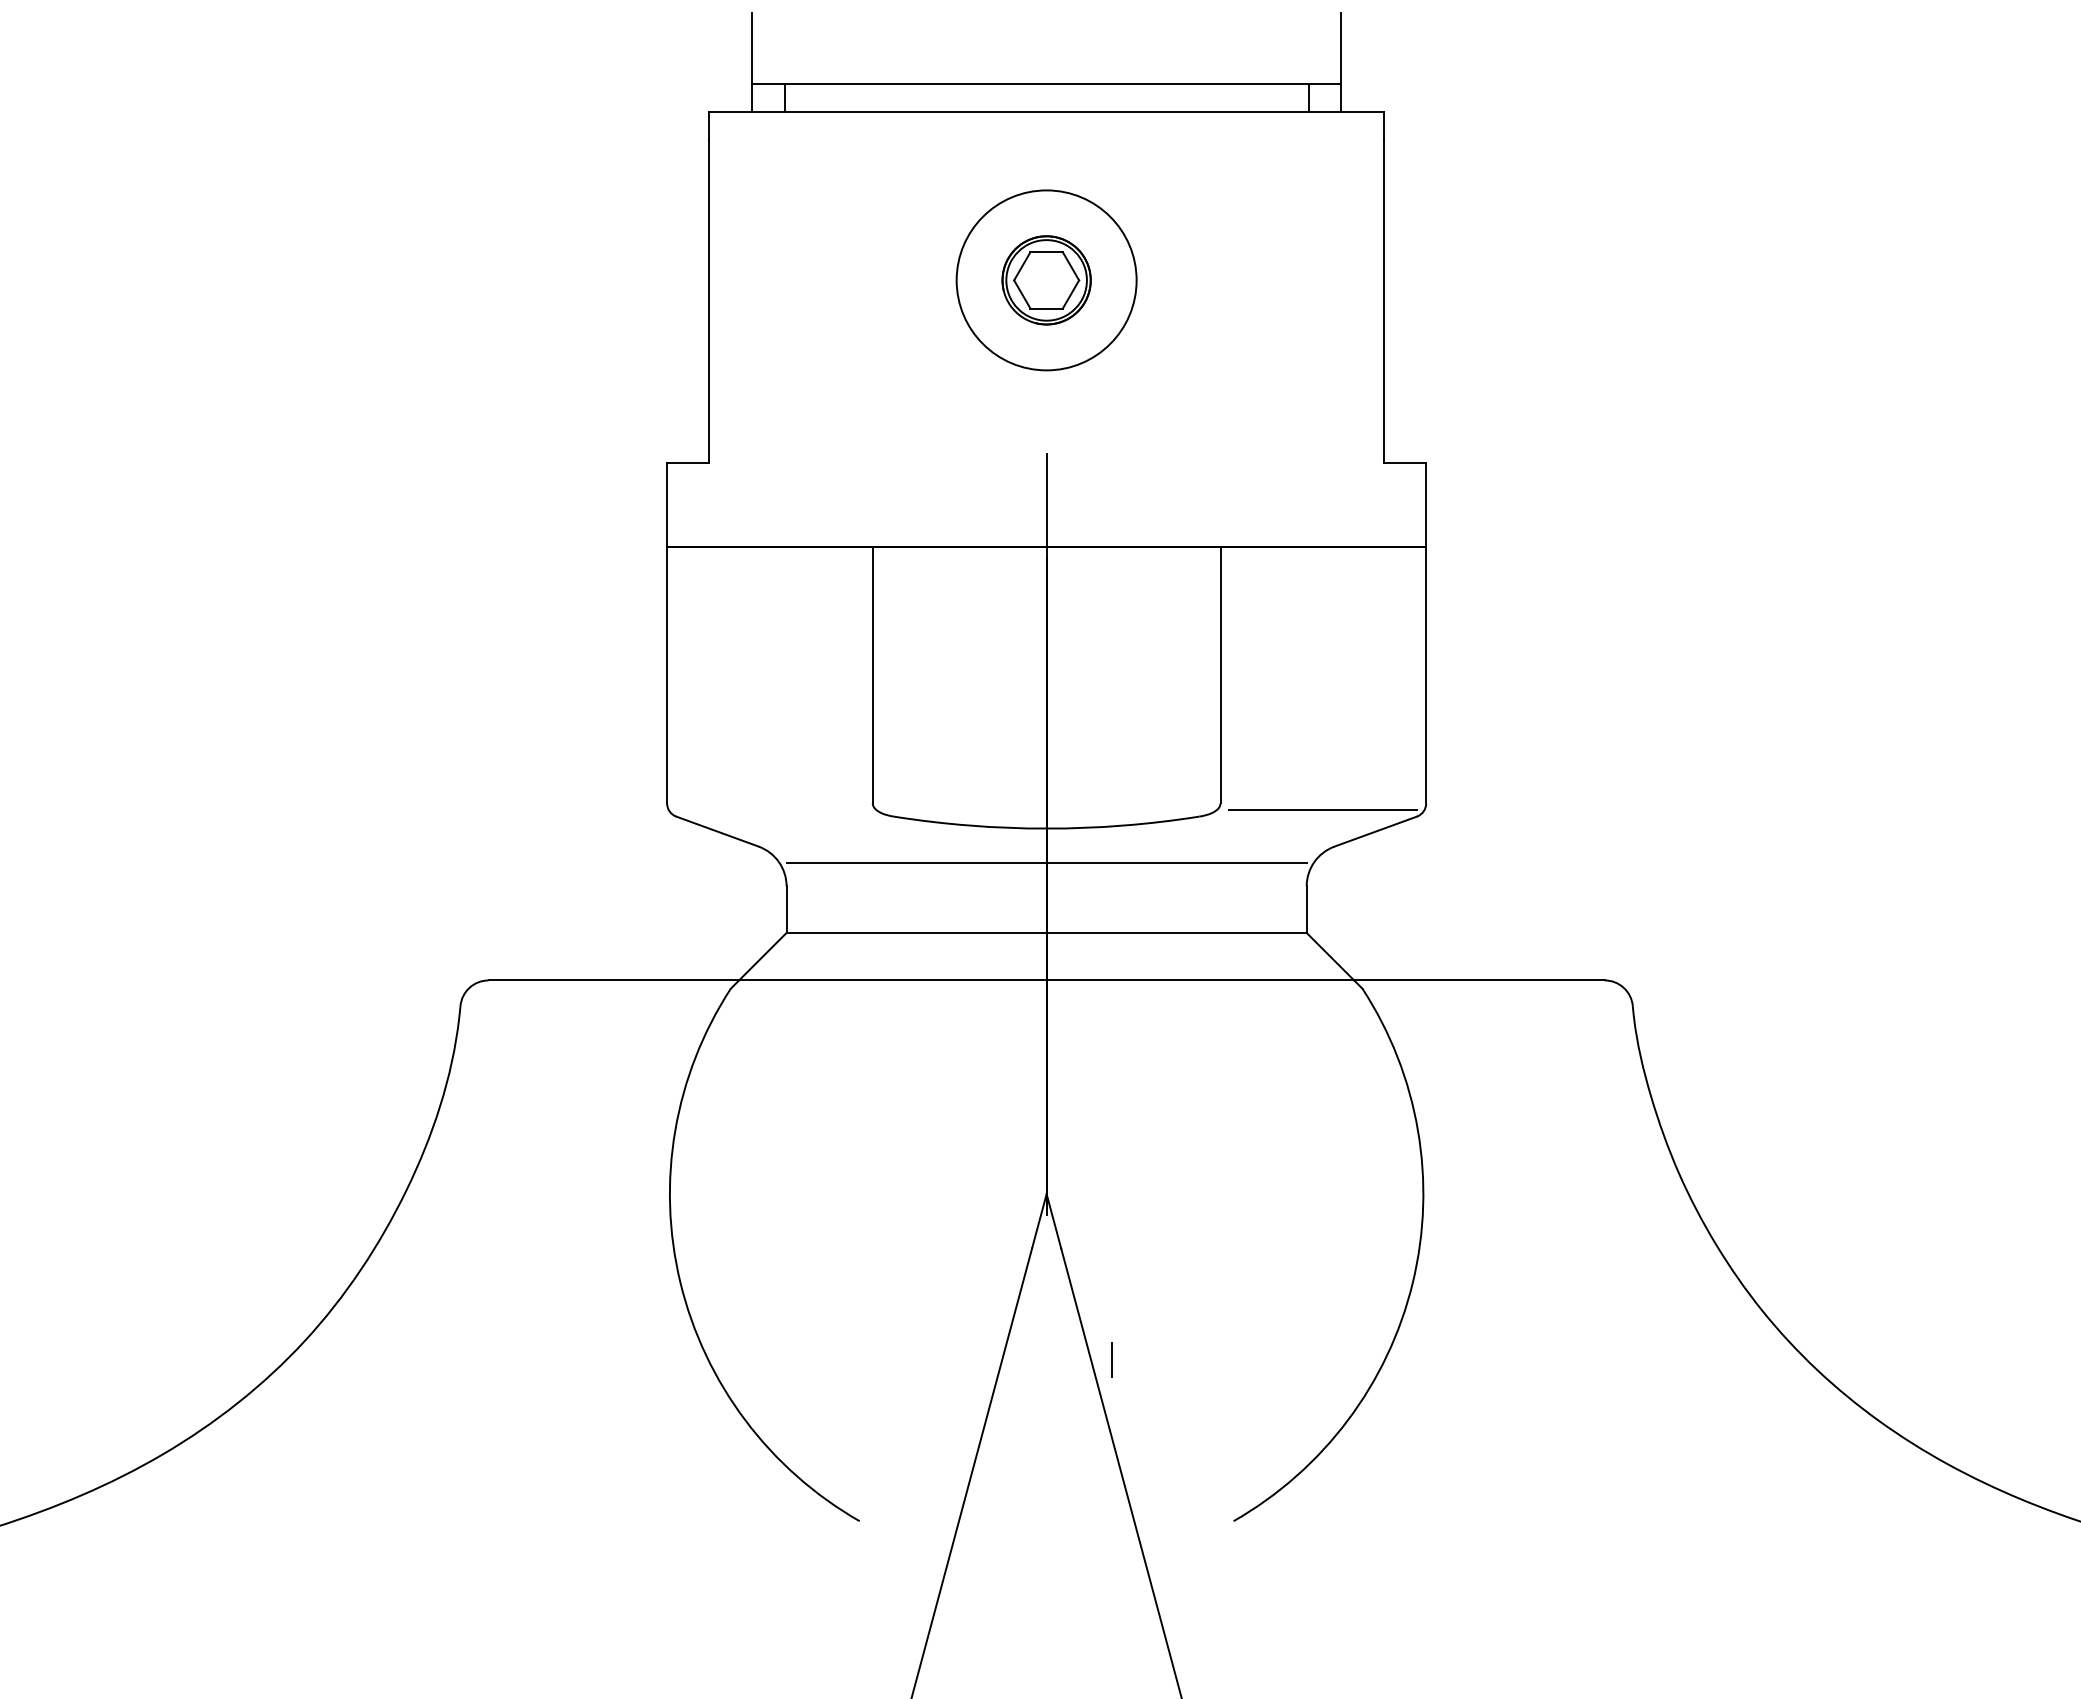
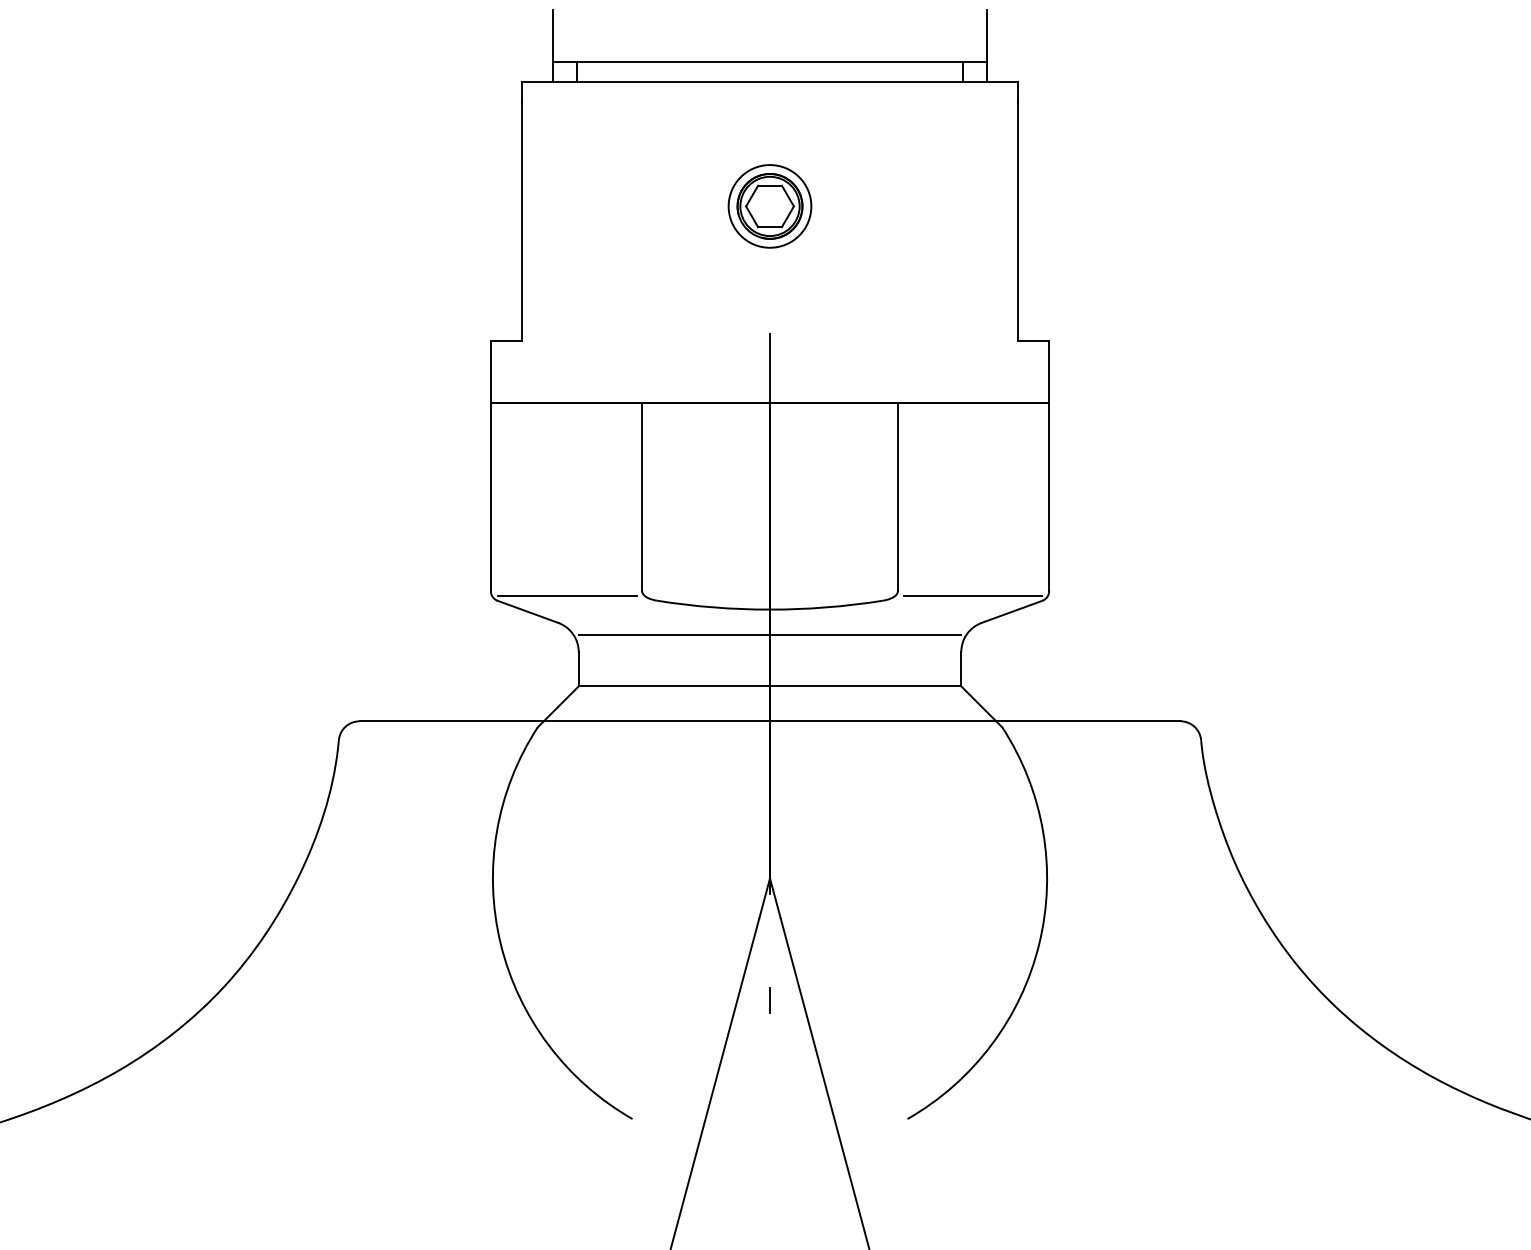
circle: (1046, 280) -> (769, 206), size x0.62
line: (770, 810) -> (566, 596), added
line: (1111, 1359) -> (769, 1000), moved

